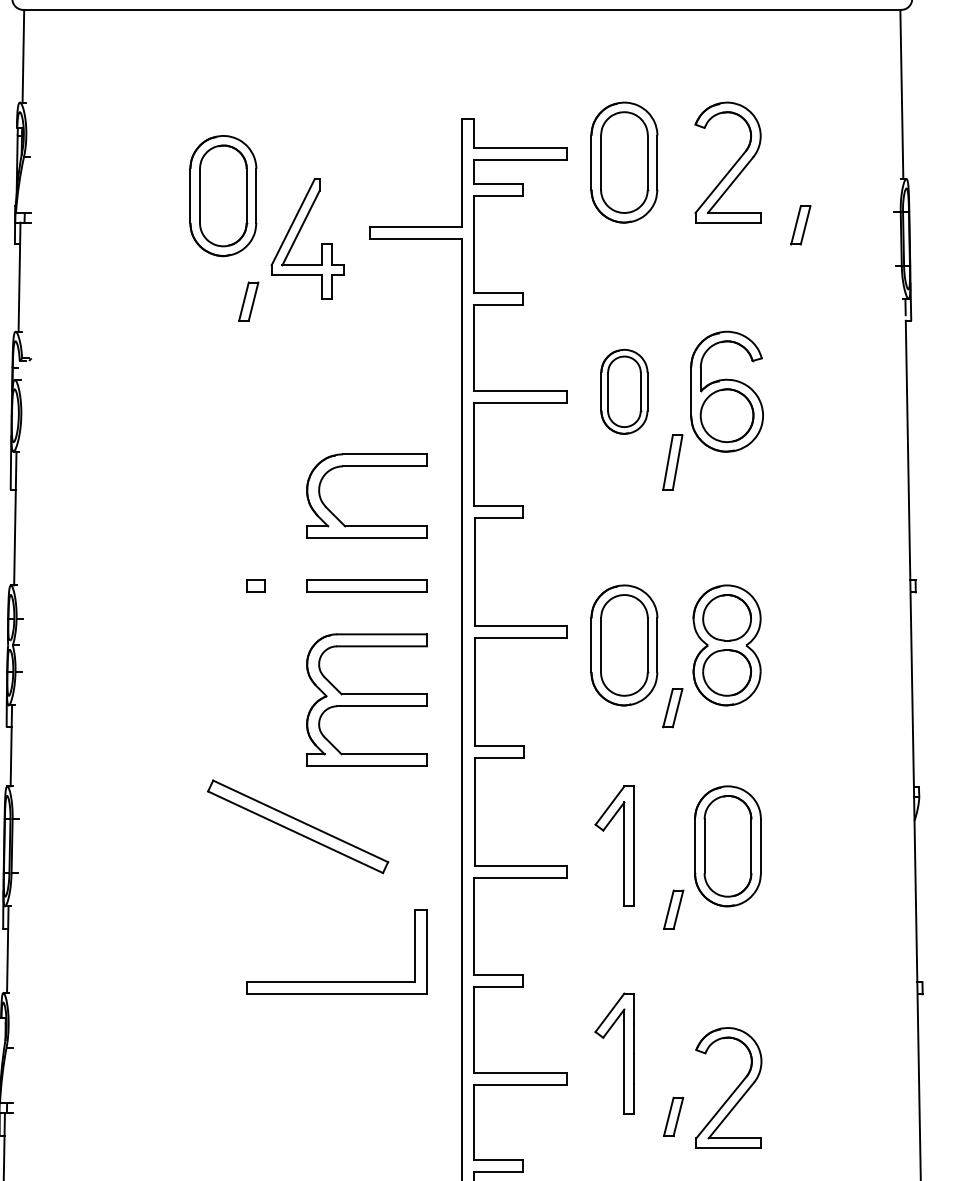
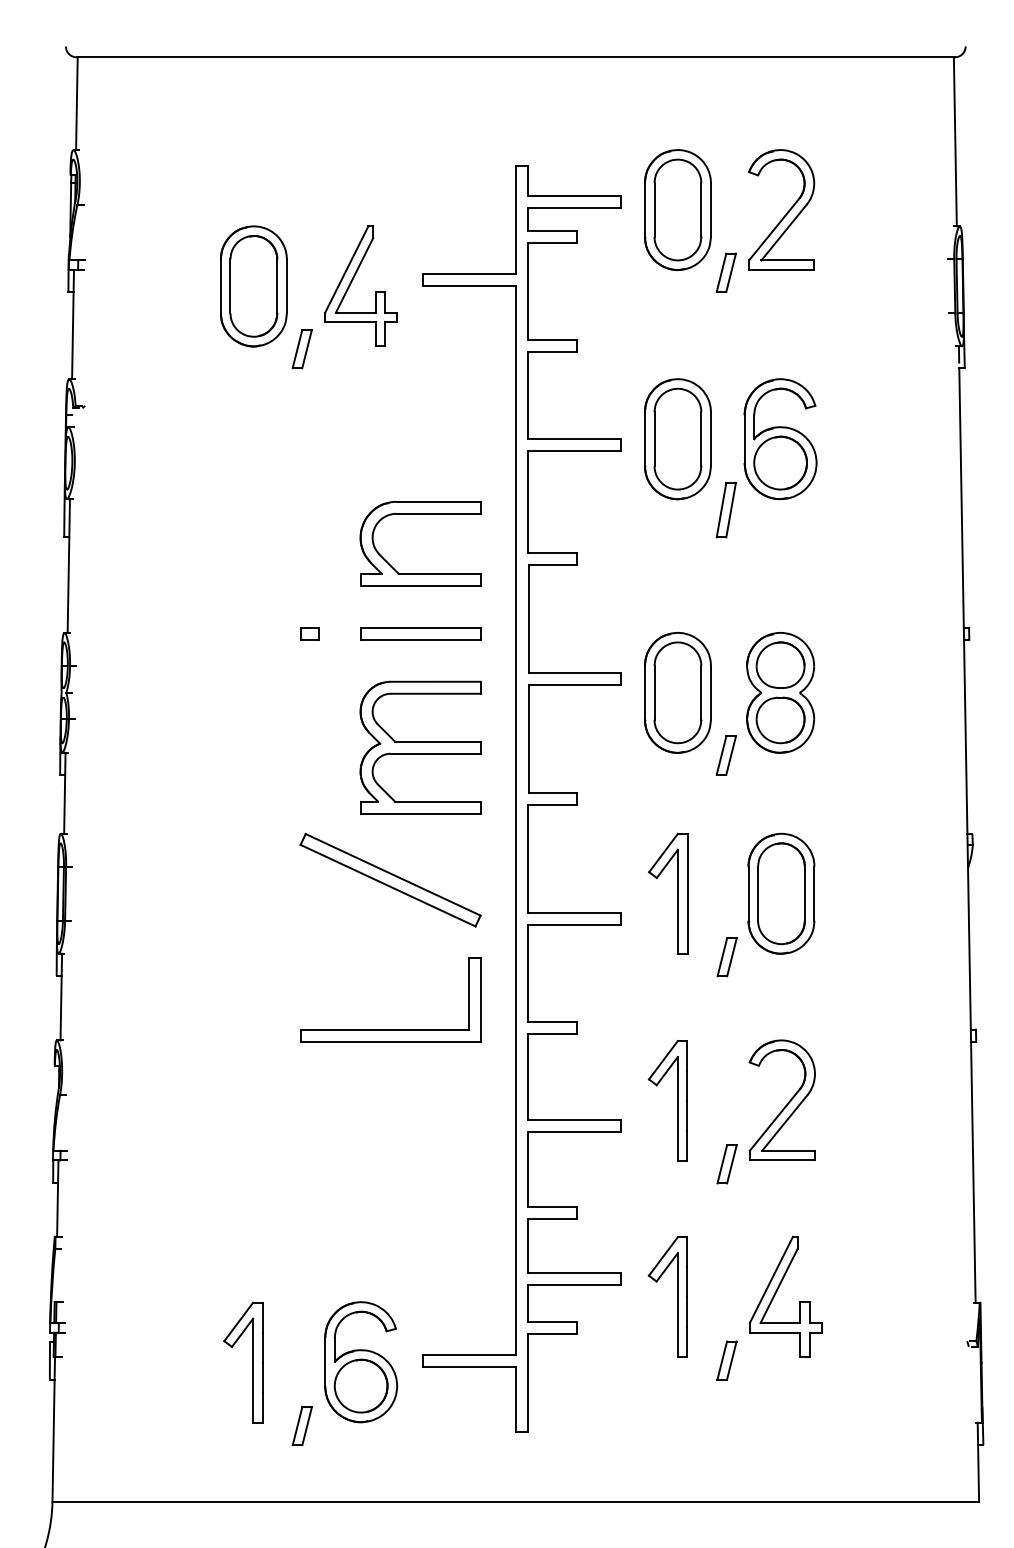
part: (223, 196) -> (253, 286), moved
part: (800, 225) -> (725, 272), moved
part: (624, 392) -> (677, 439), size x1.43
part: (298, 826) -> (390, 879), moved
part: (734, 1090) -> (787, 1102), moved

